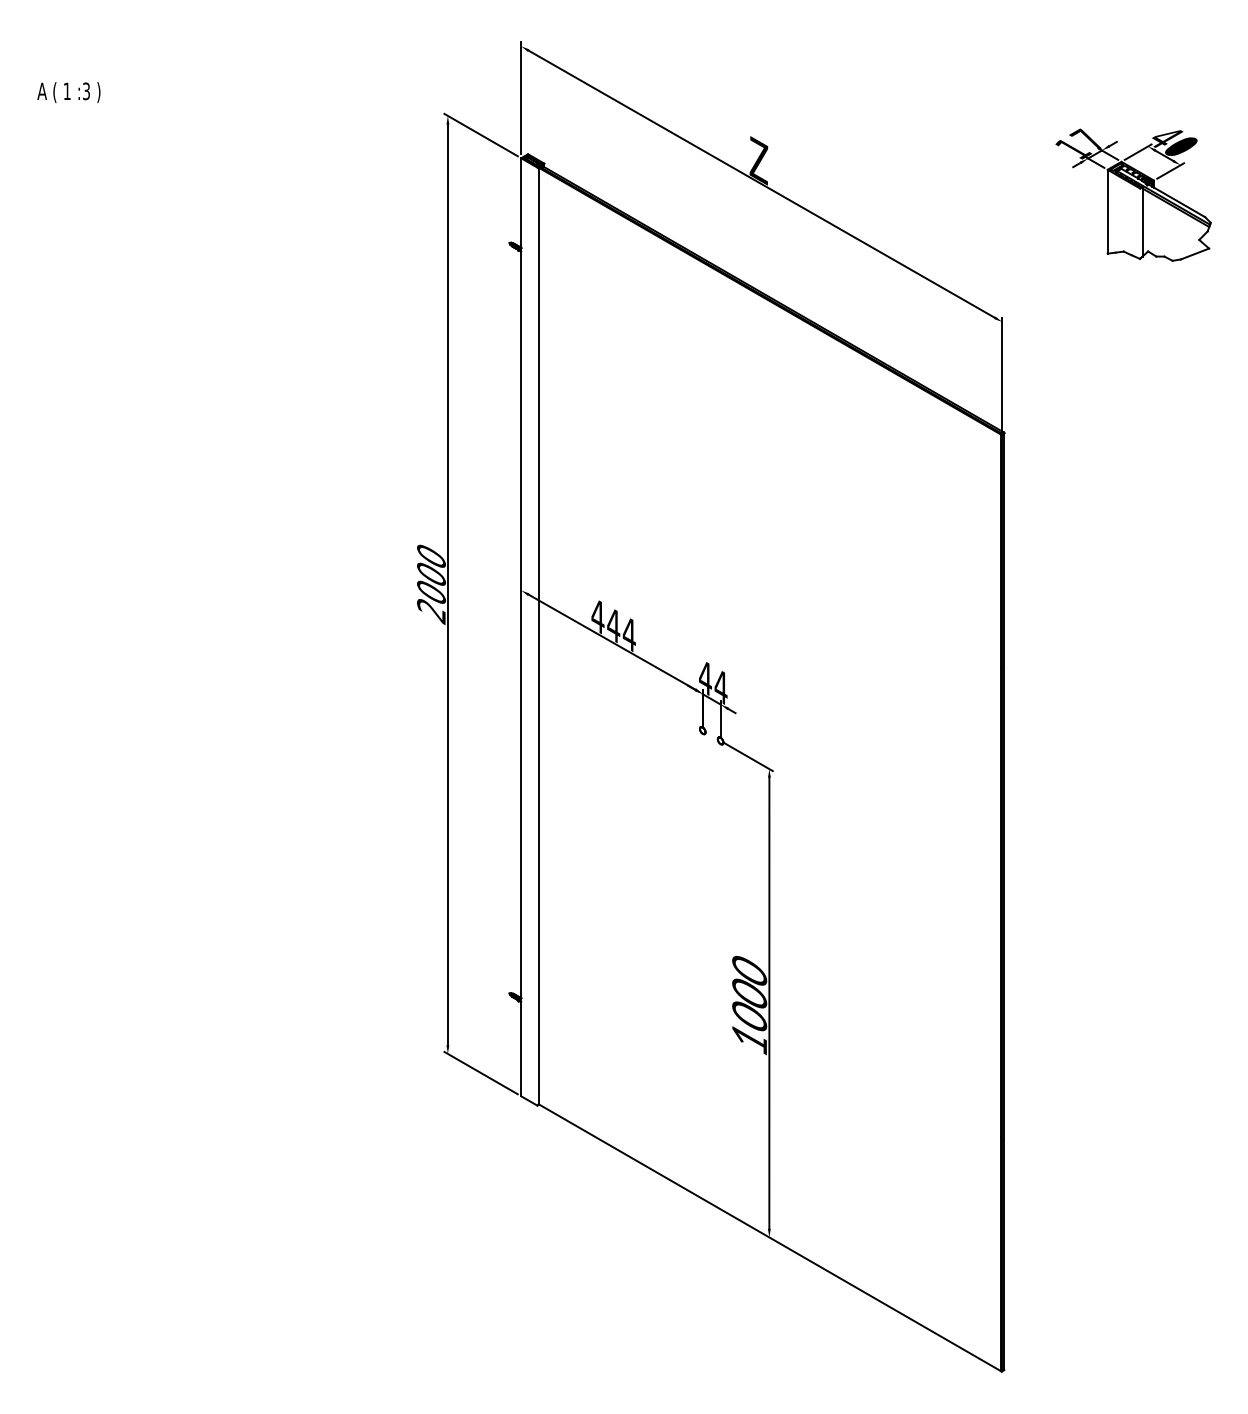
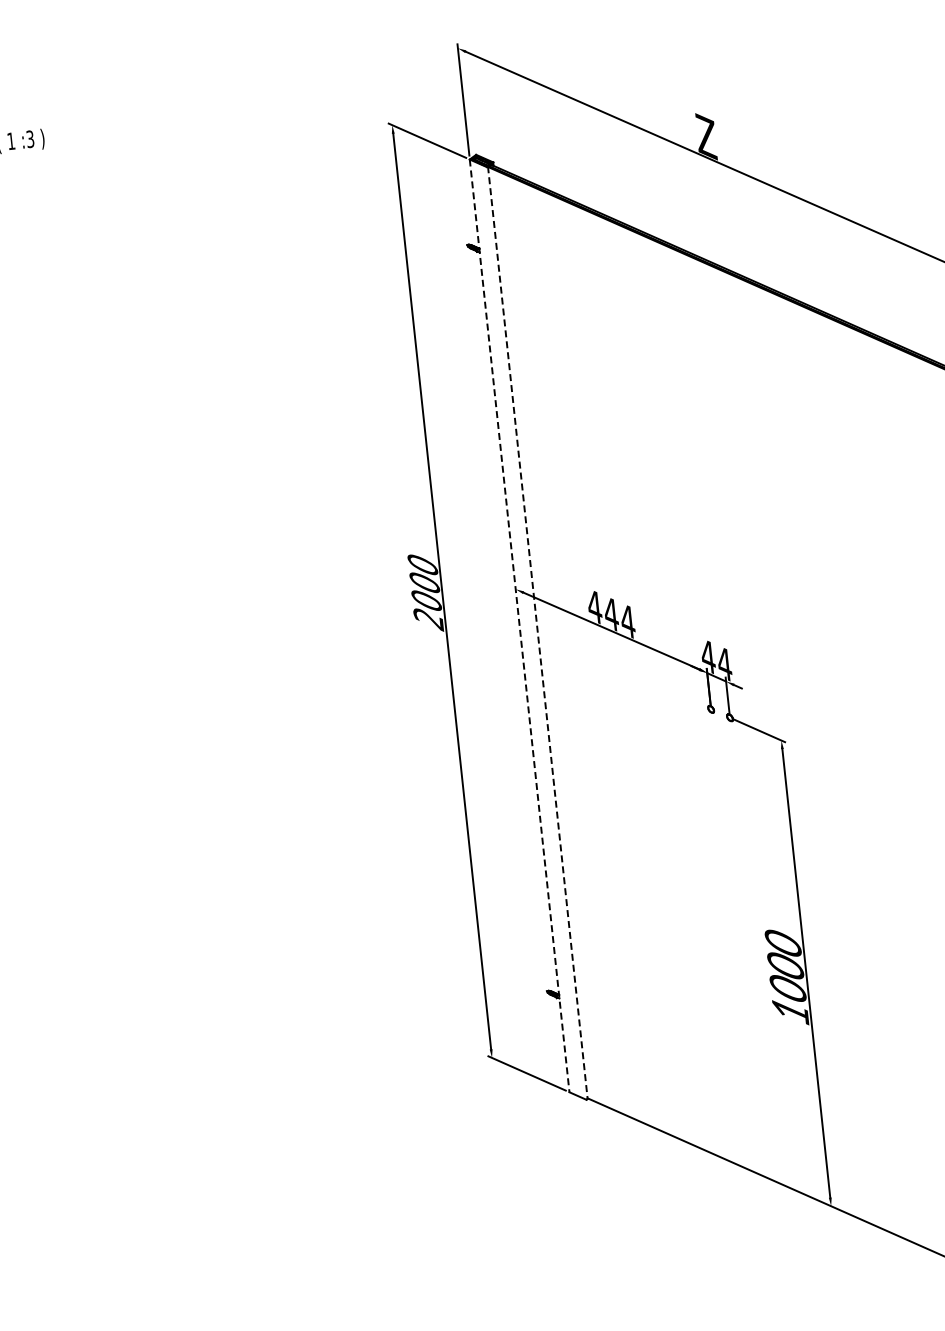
line: (521, 627) -> (519, 626), solid -> dashed
line: (538, 636) -> (537, 633), solid -> dashed

